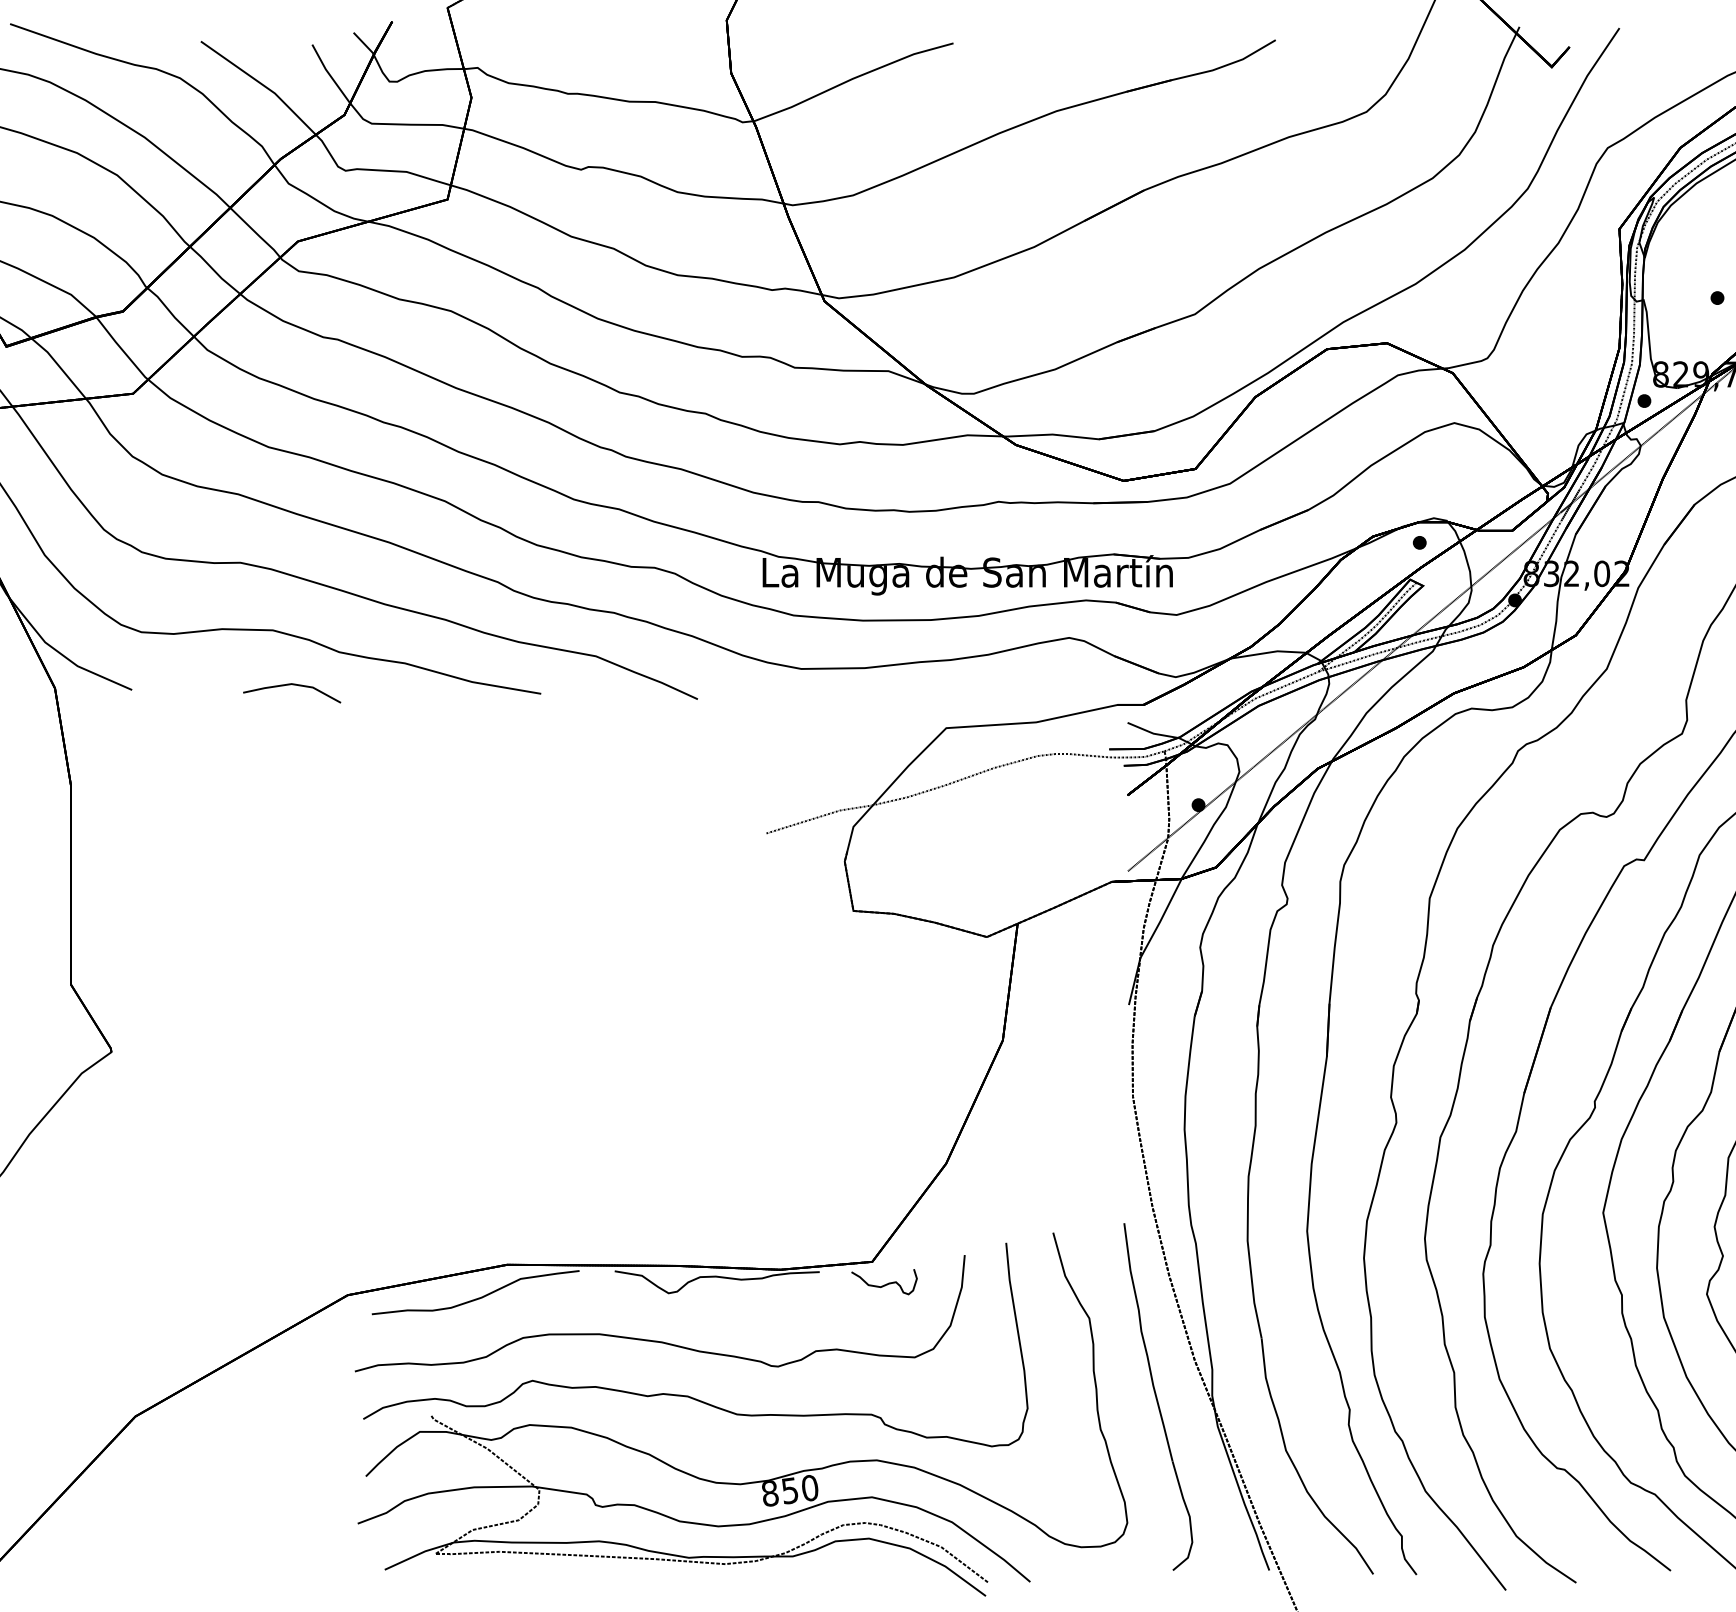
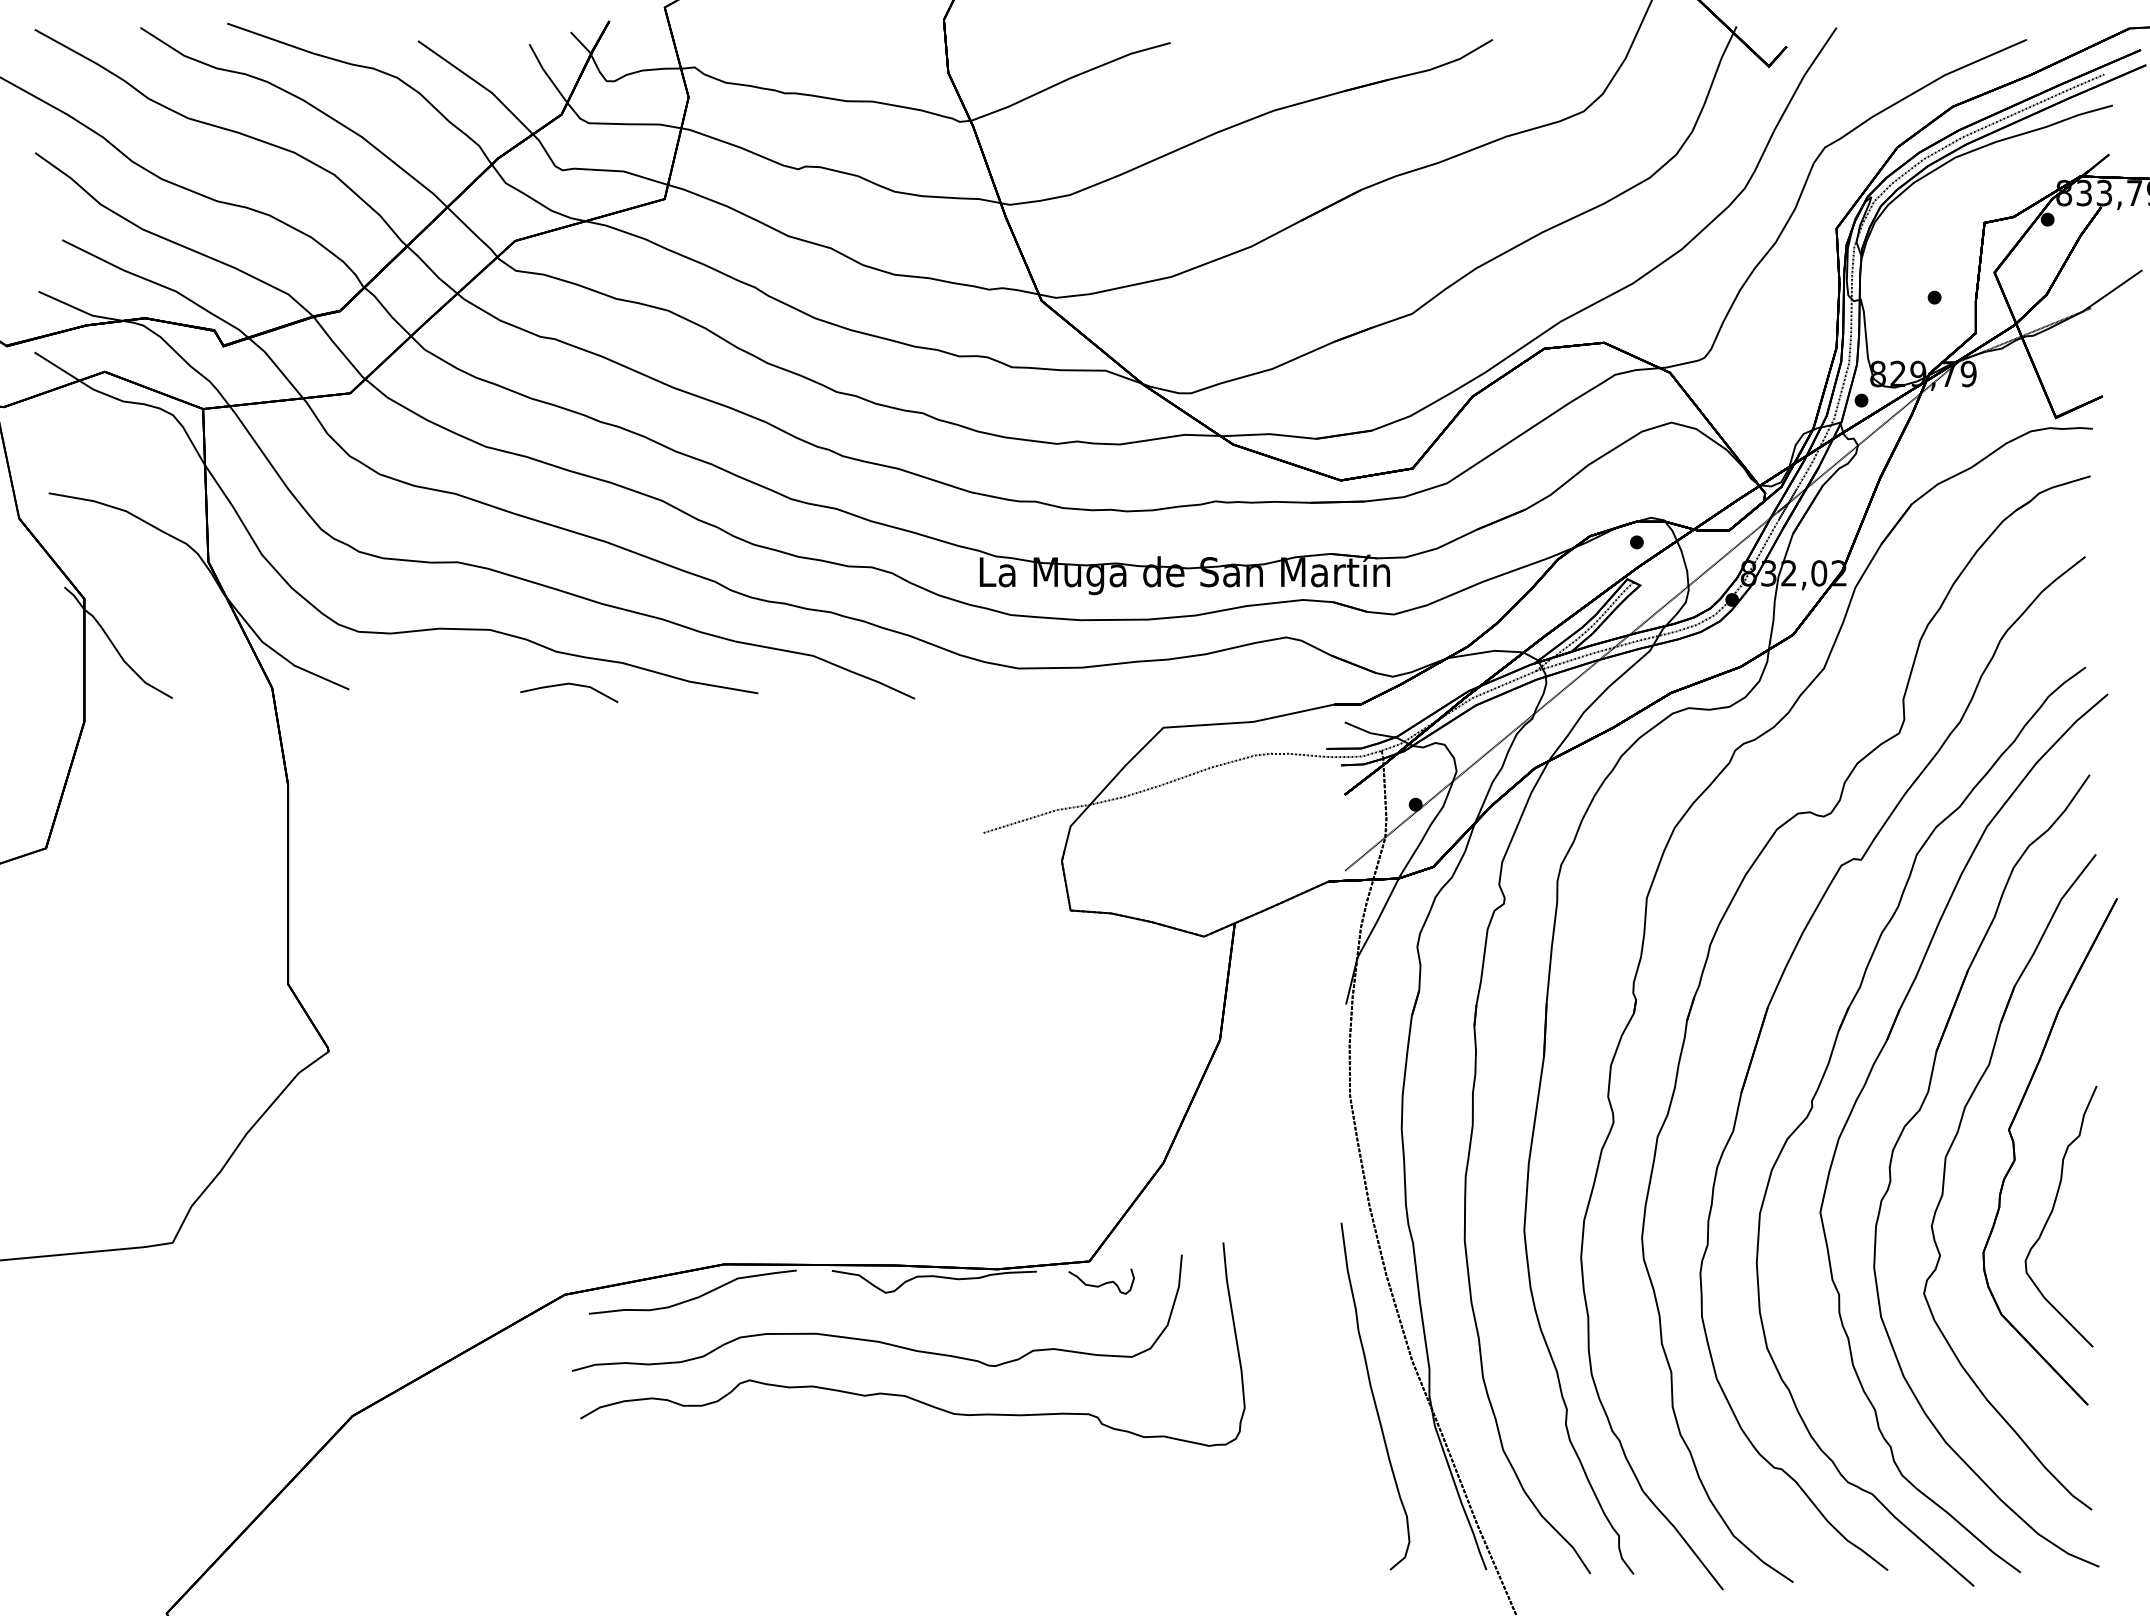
line: (295, 685) -> (572, 685), moved
part: (748, 1481) -> (965, 1481), removed

